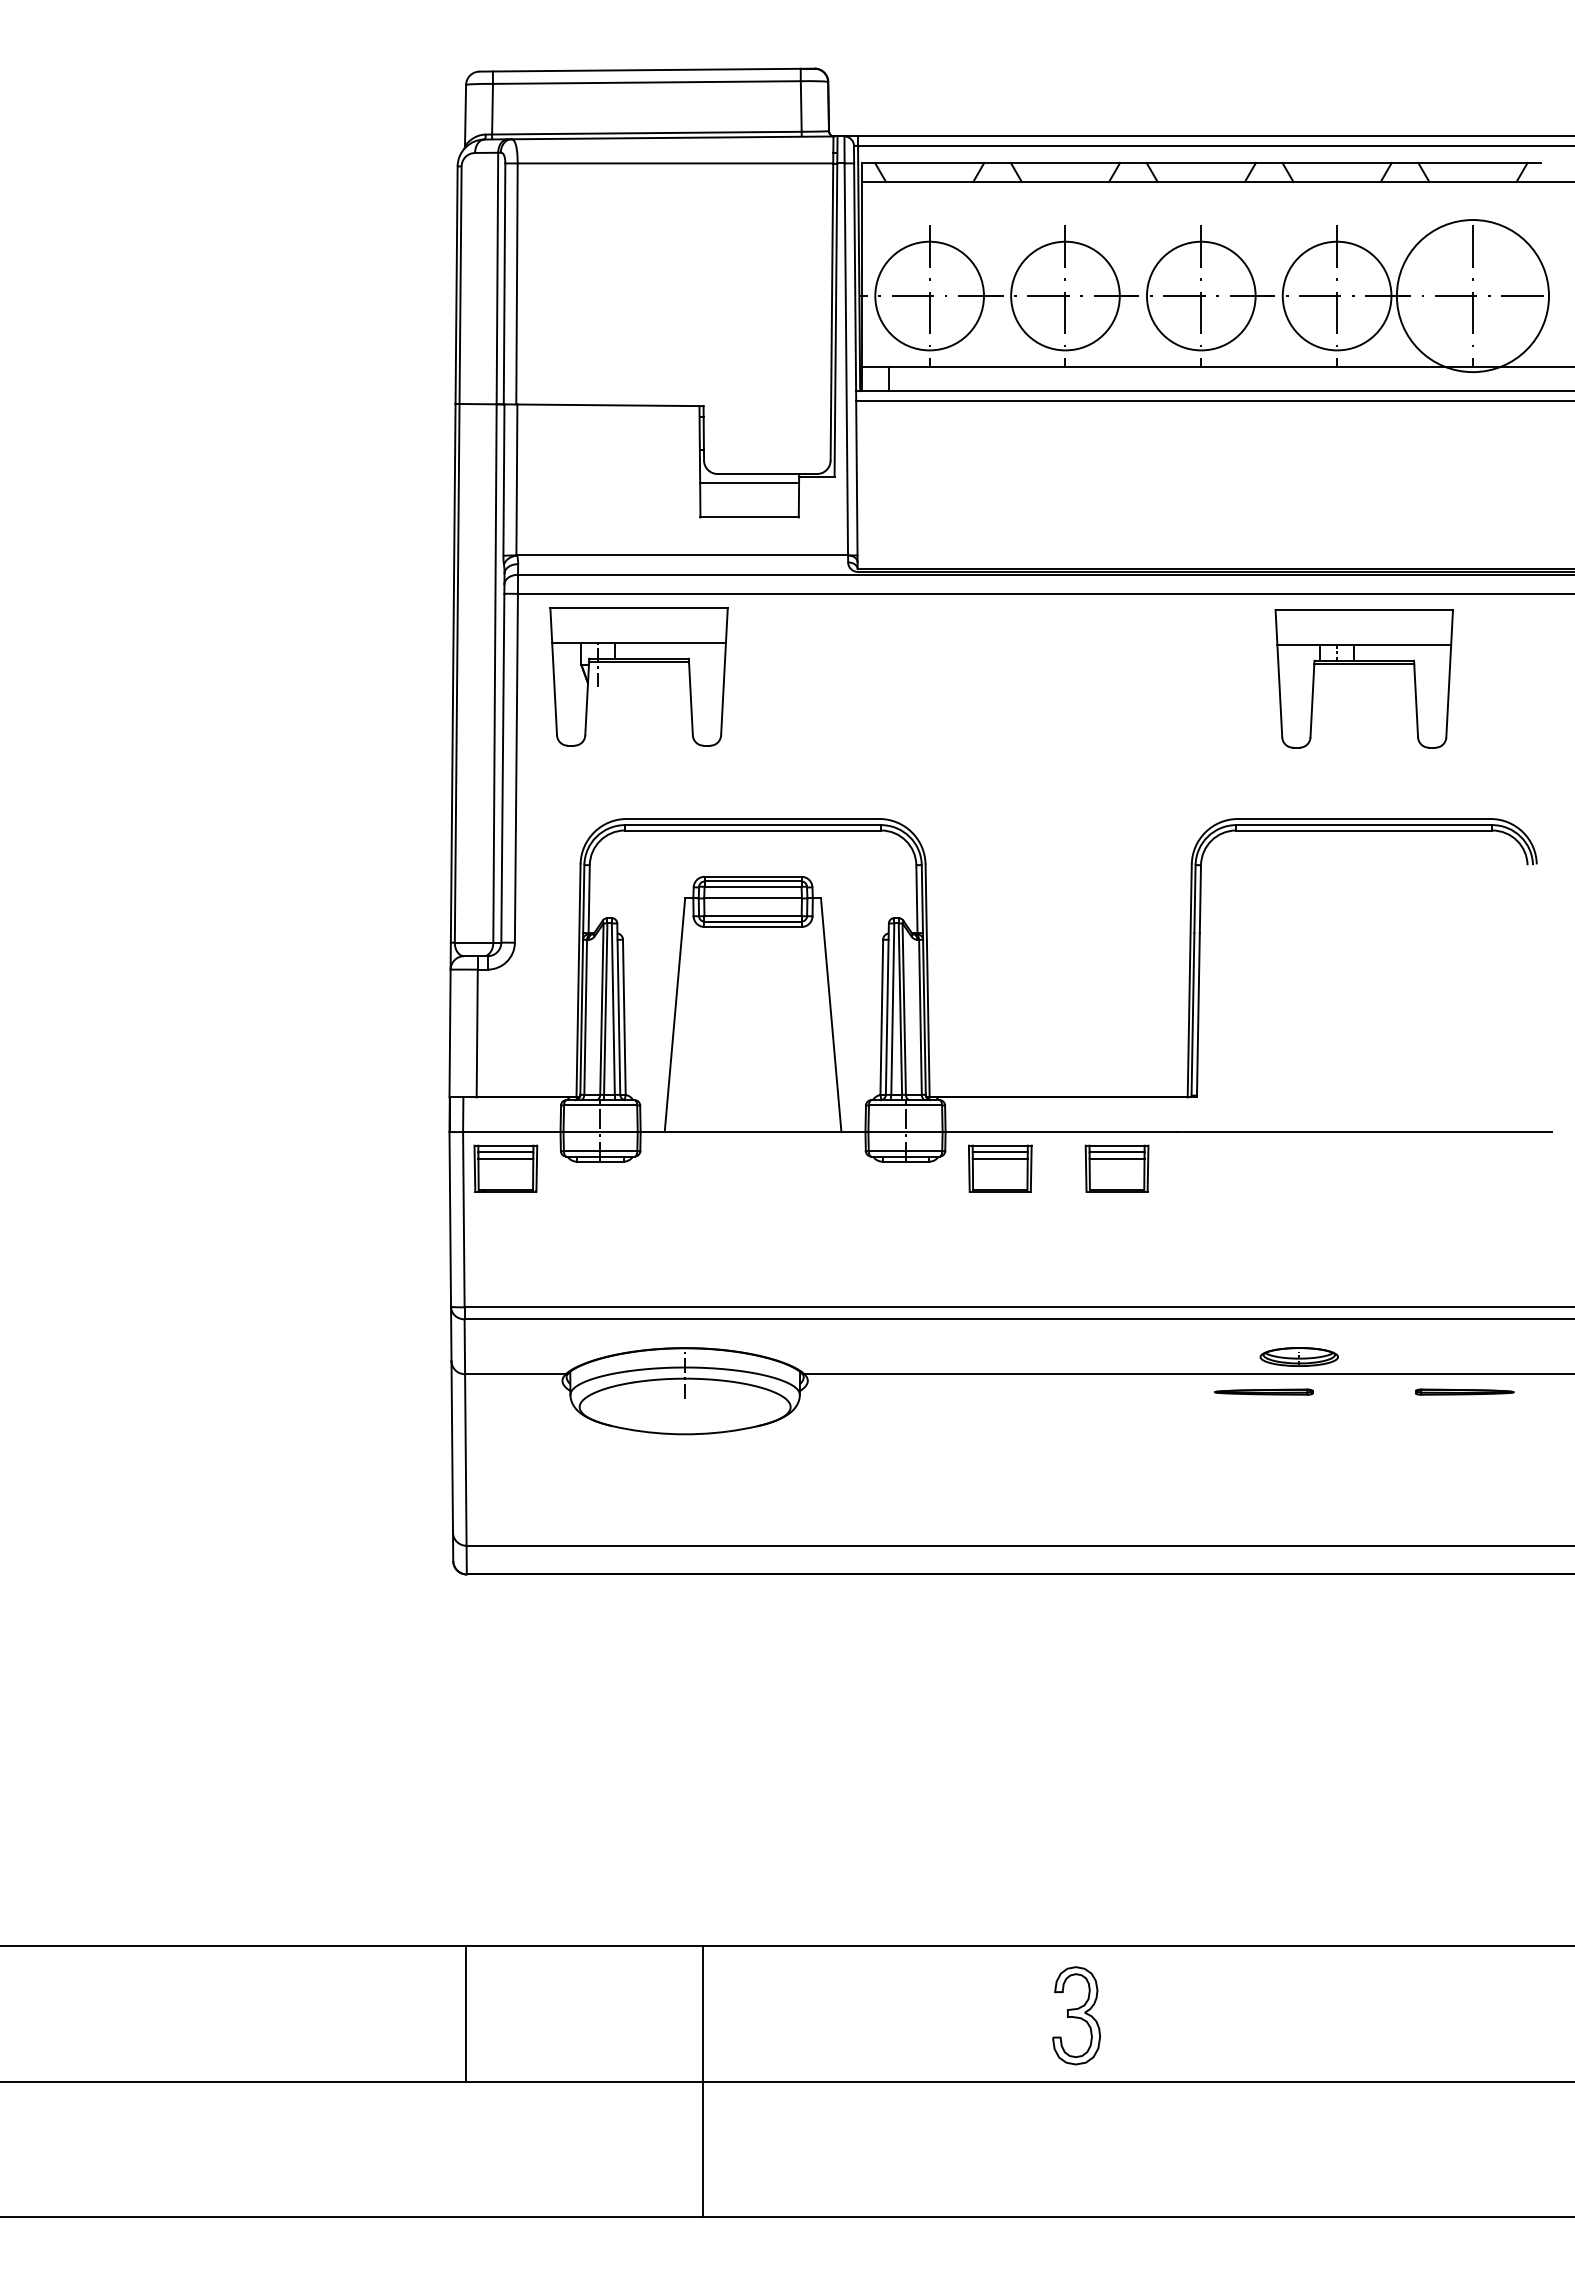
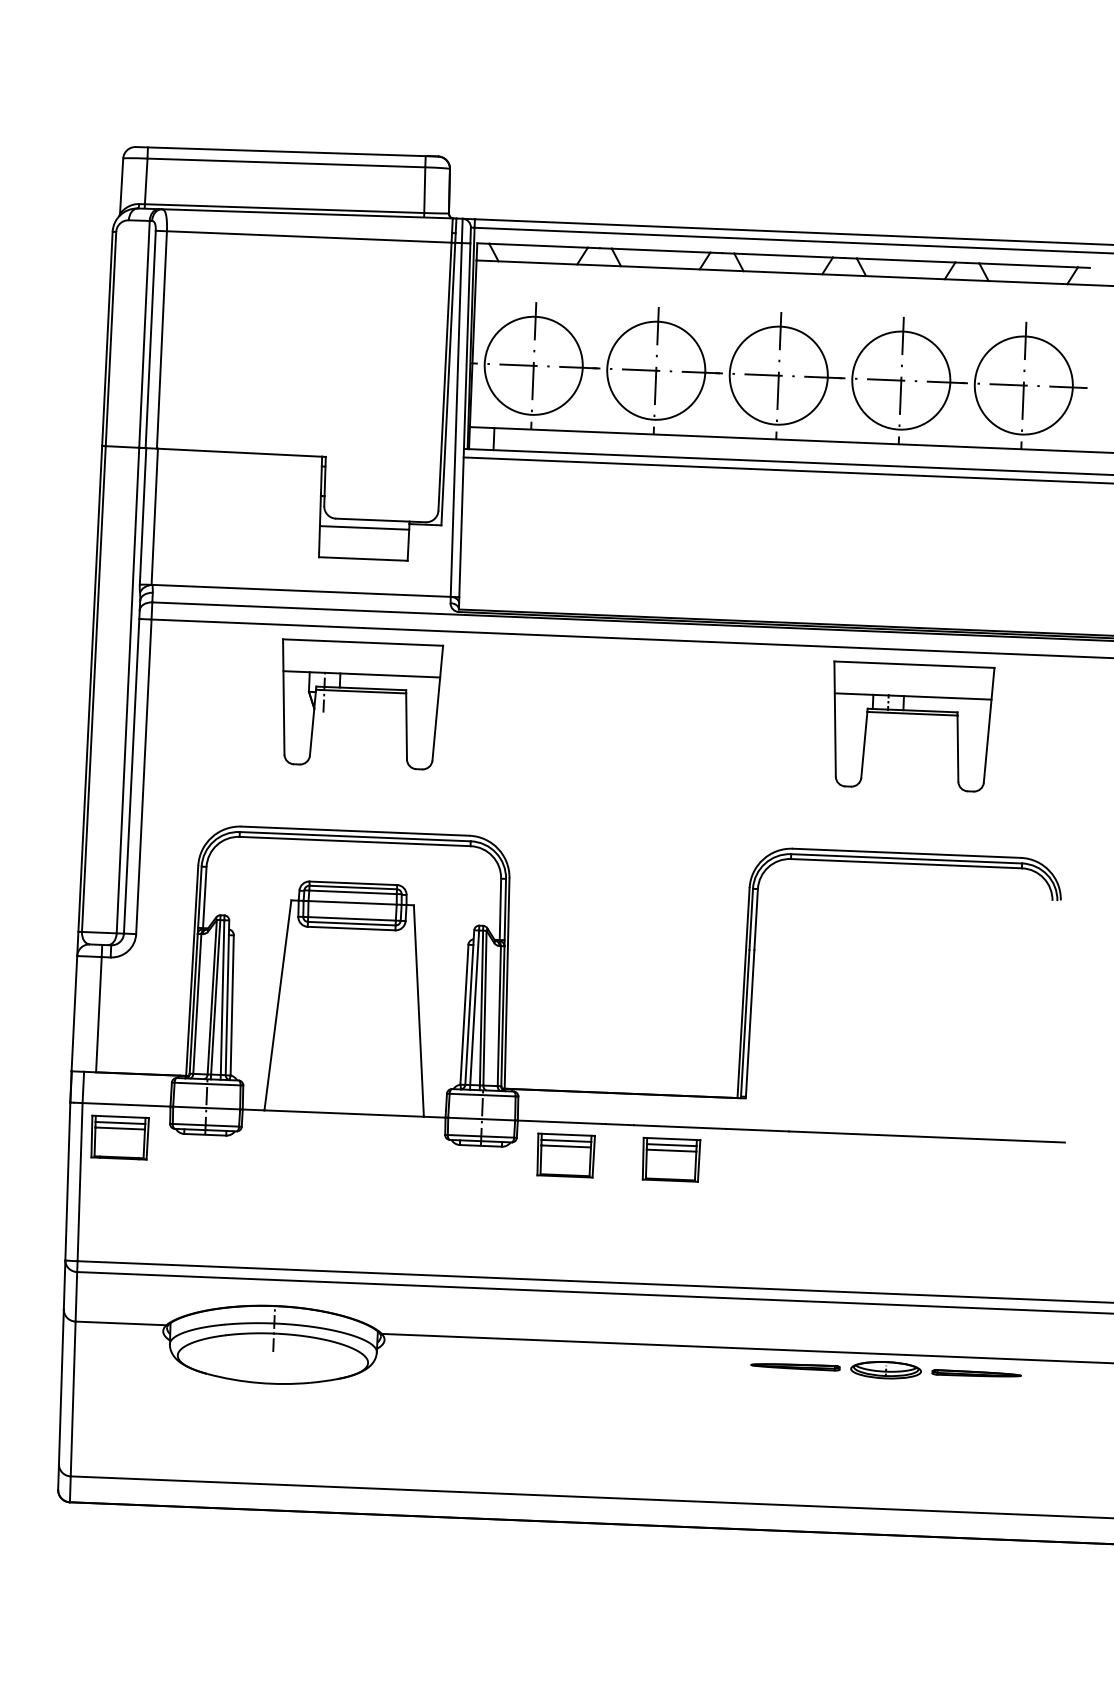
circle: (1472, 295) -> (1023, 384), size x0.71
part: (638, 662) -> (360, 691), moved
part: (1298, 1356) -> (885, 1369), moved

